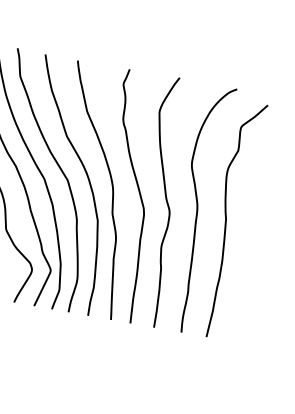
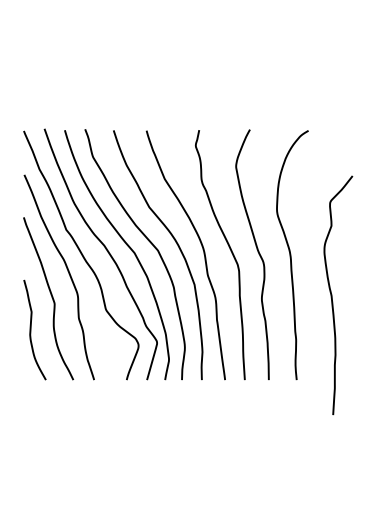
curve: (226, 219) -> (332, 295), moved

